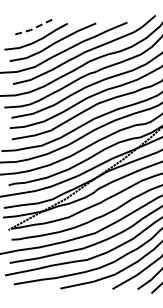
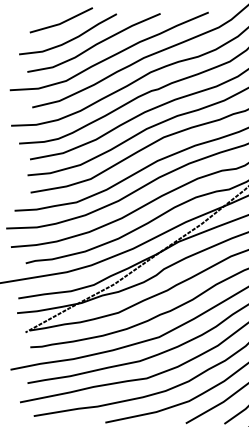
line: (31, 29) -> (60, 23), dashed -> solid

